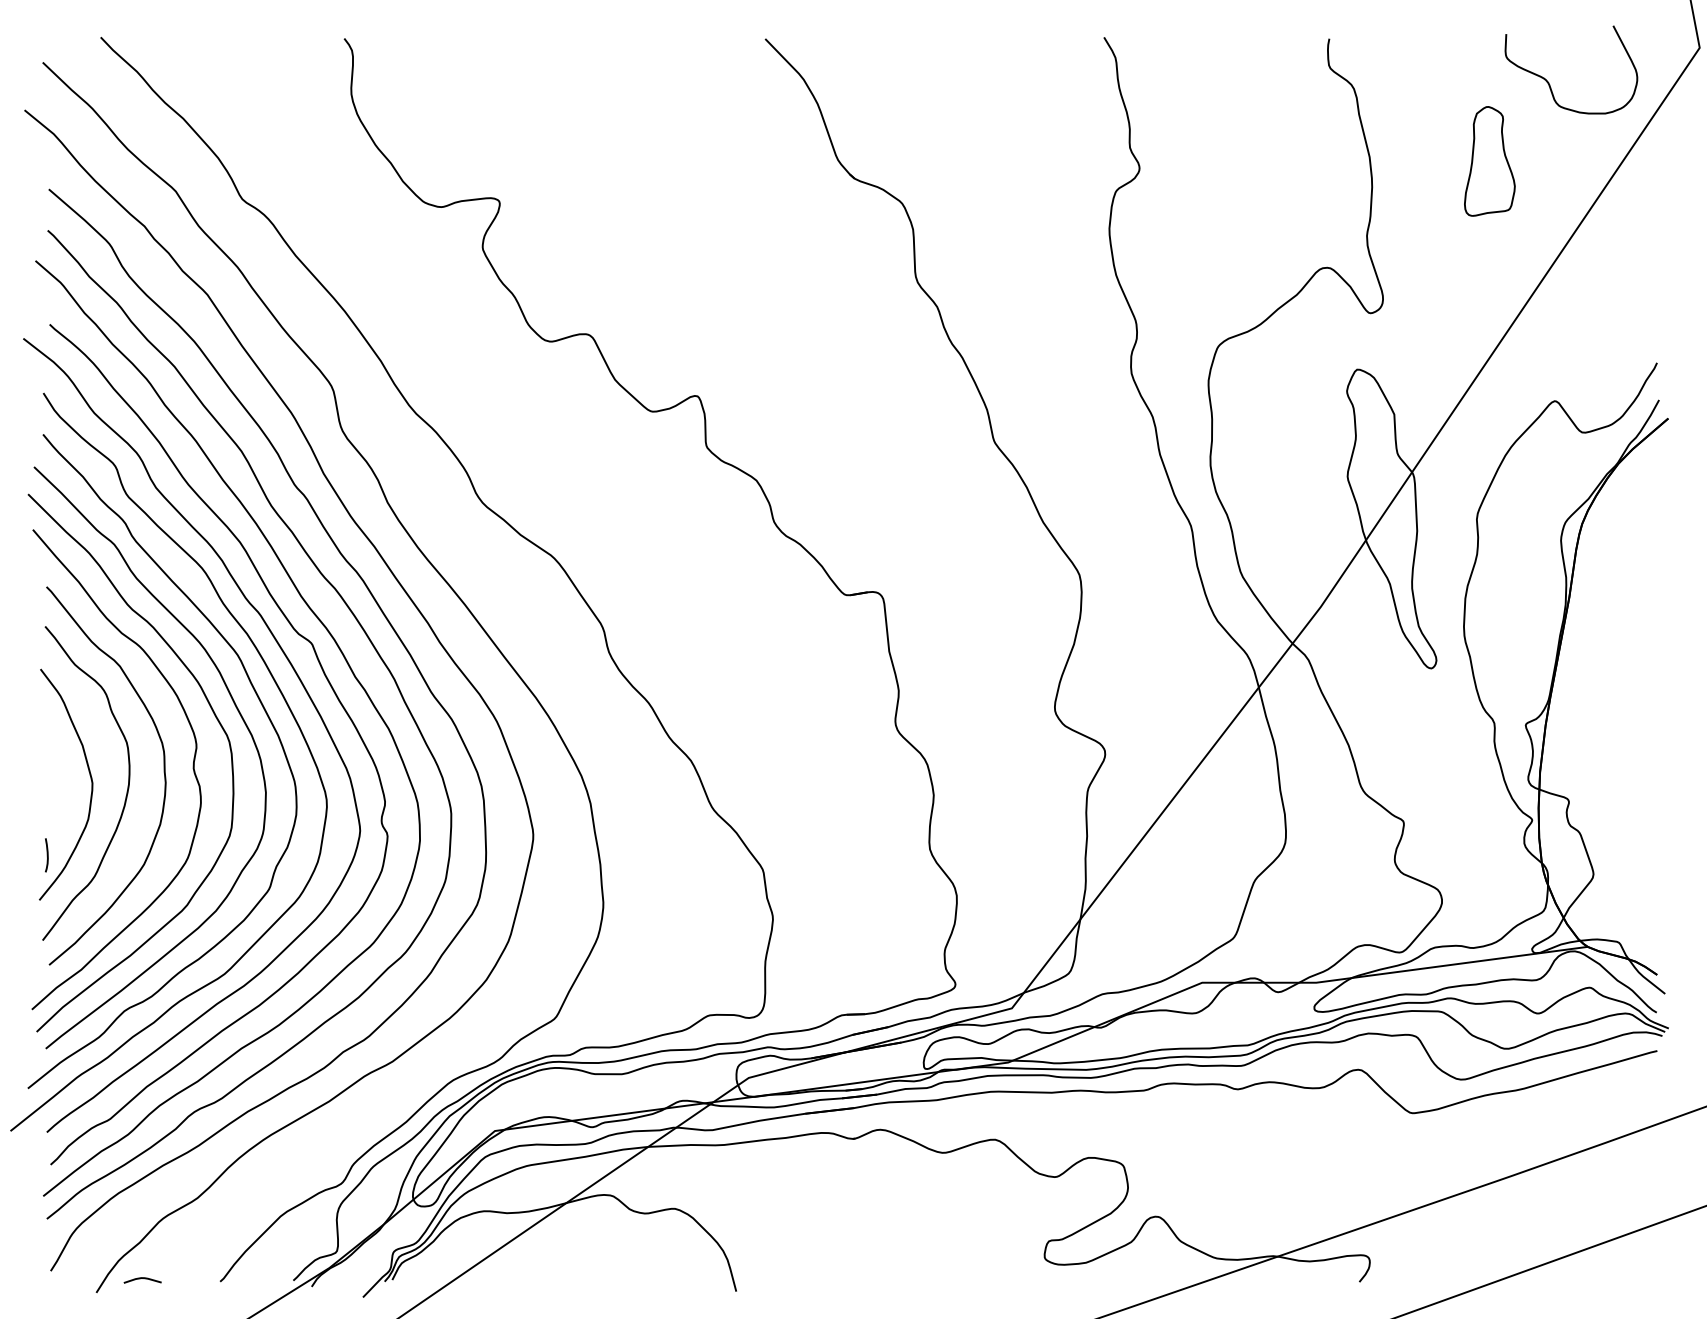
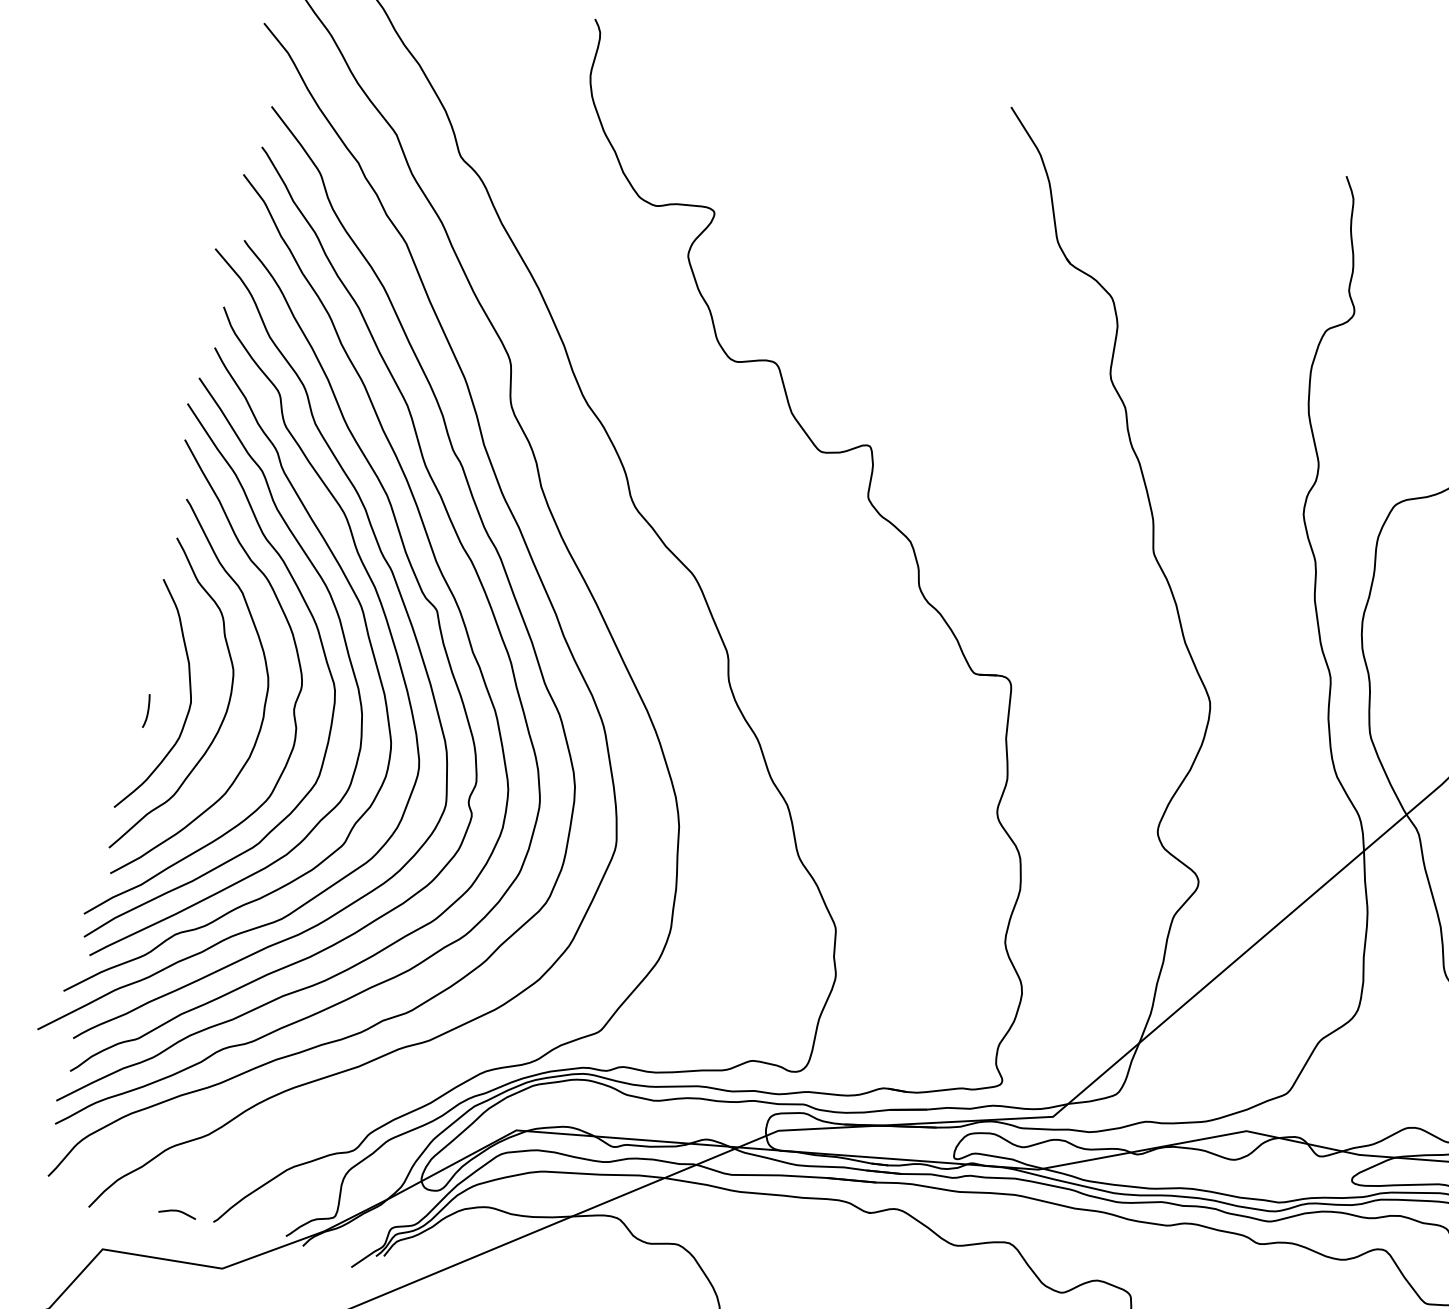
line: (46, 855) -> (146, 711), moved
curve: (142, 1278) -> (177, 1211), moved

